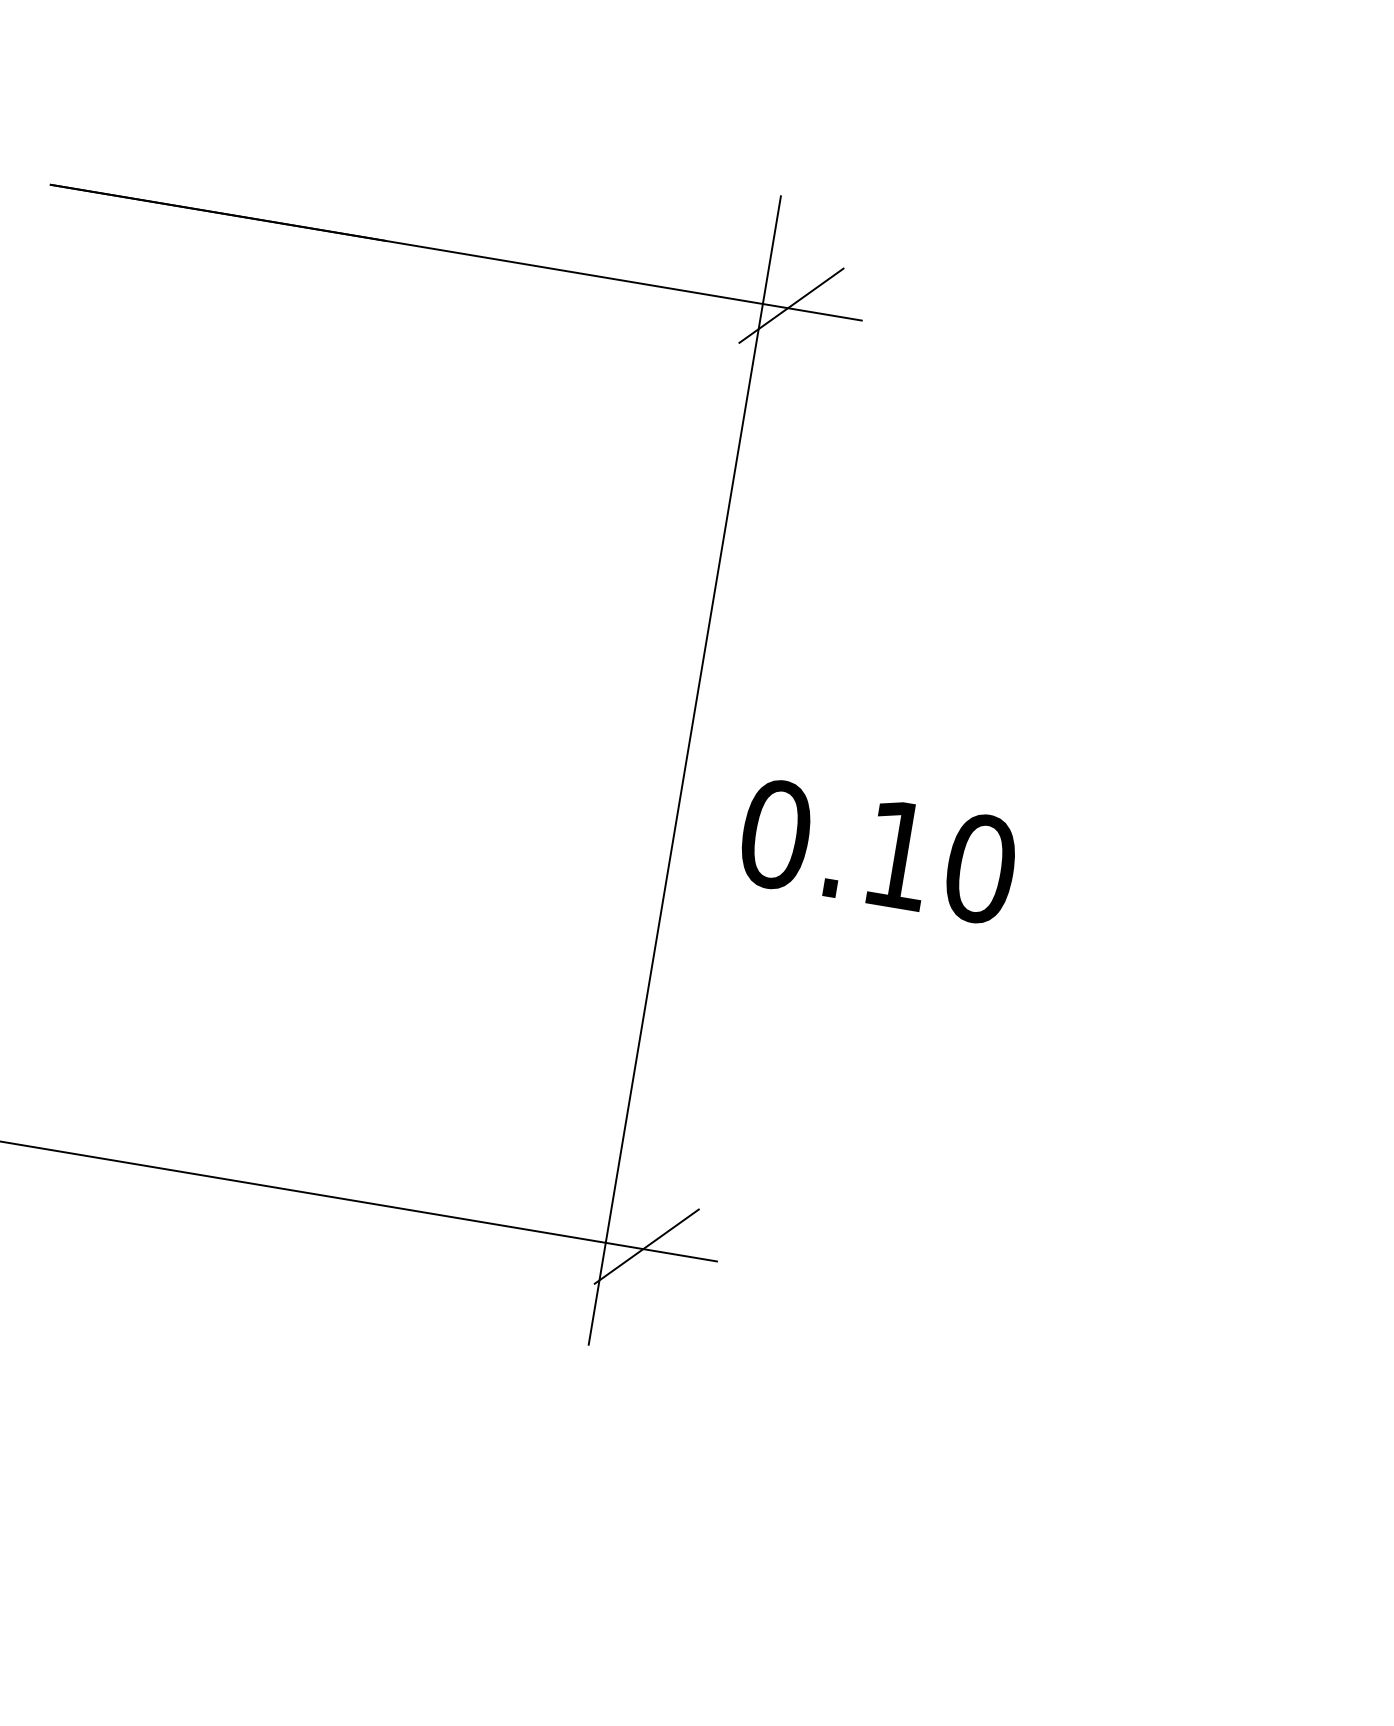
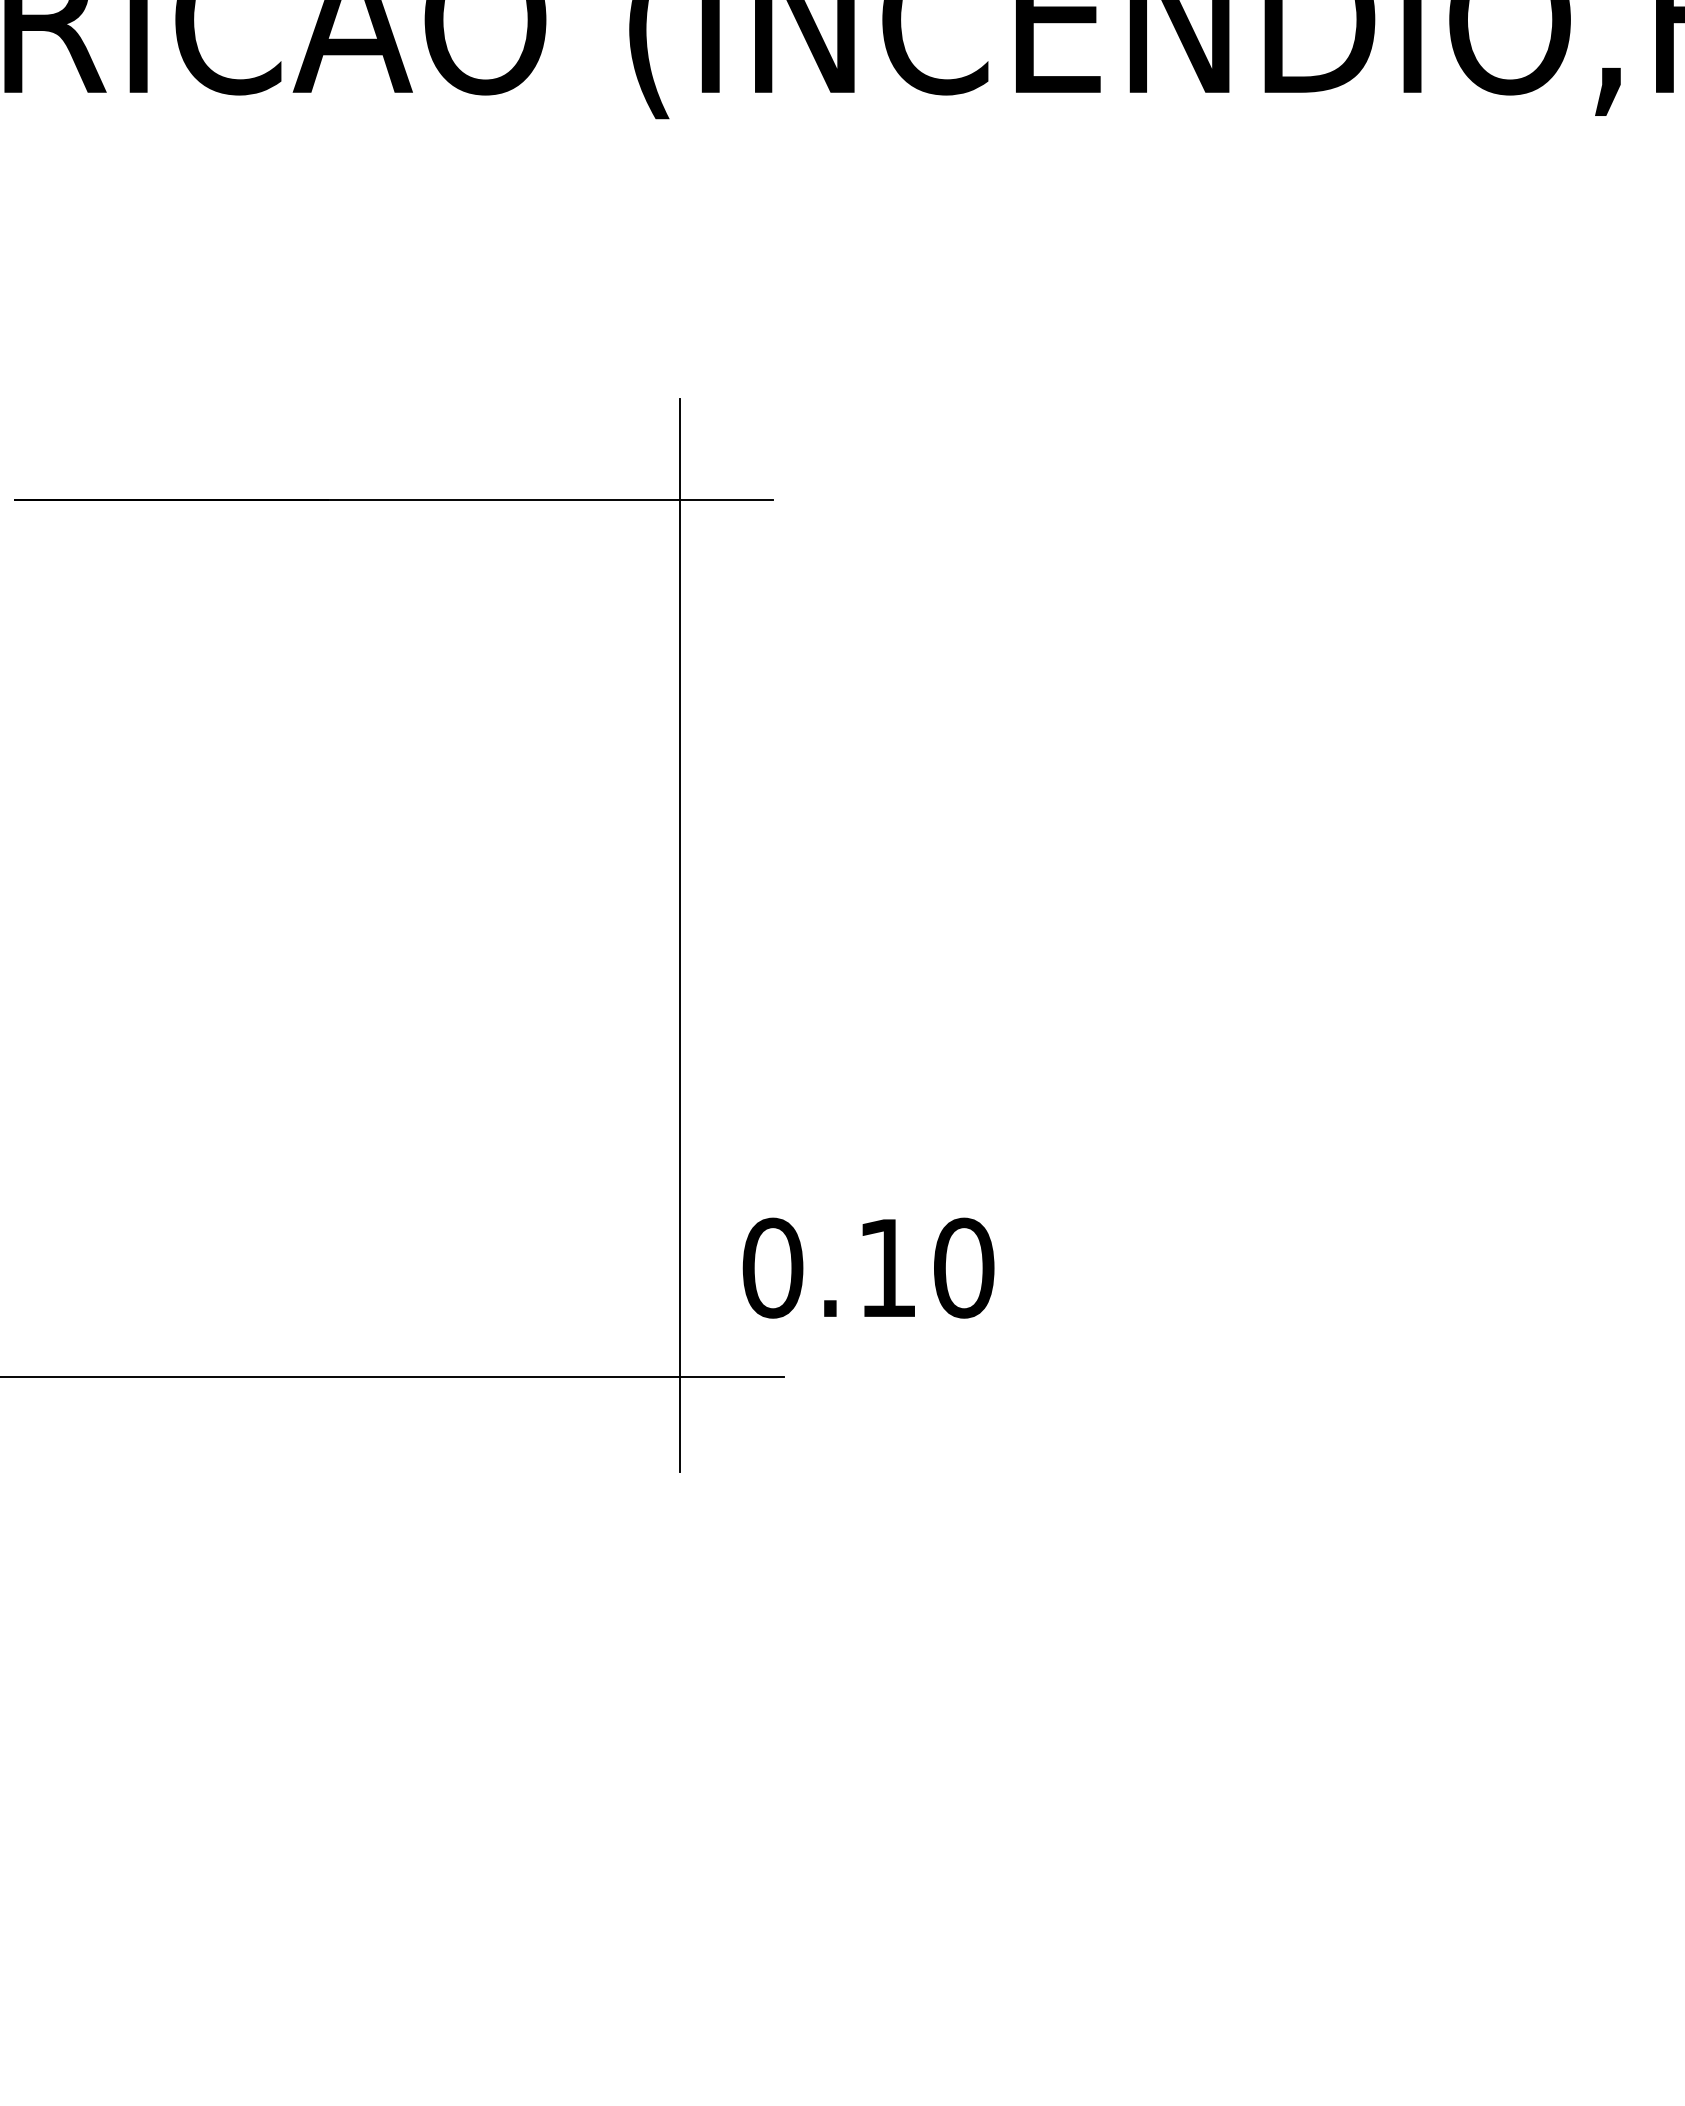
line: (791, 304) -> (706, 496), removed
text: (878, 851) -> (868, 1267), moved
line: (646, 1245) -> (717, 1373), removed

